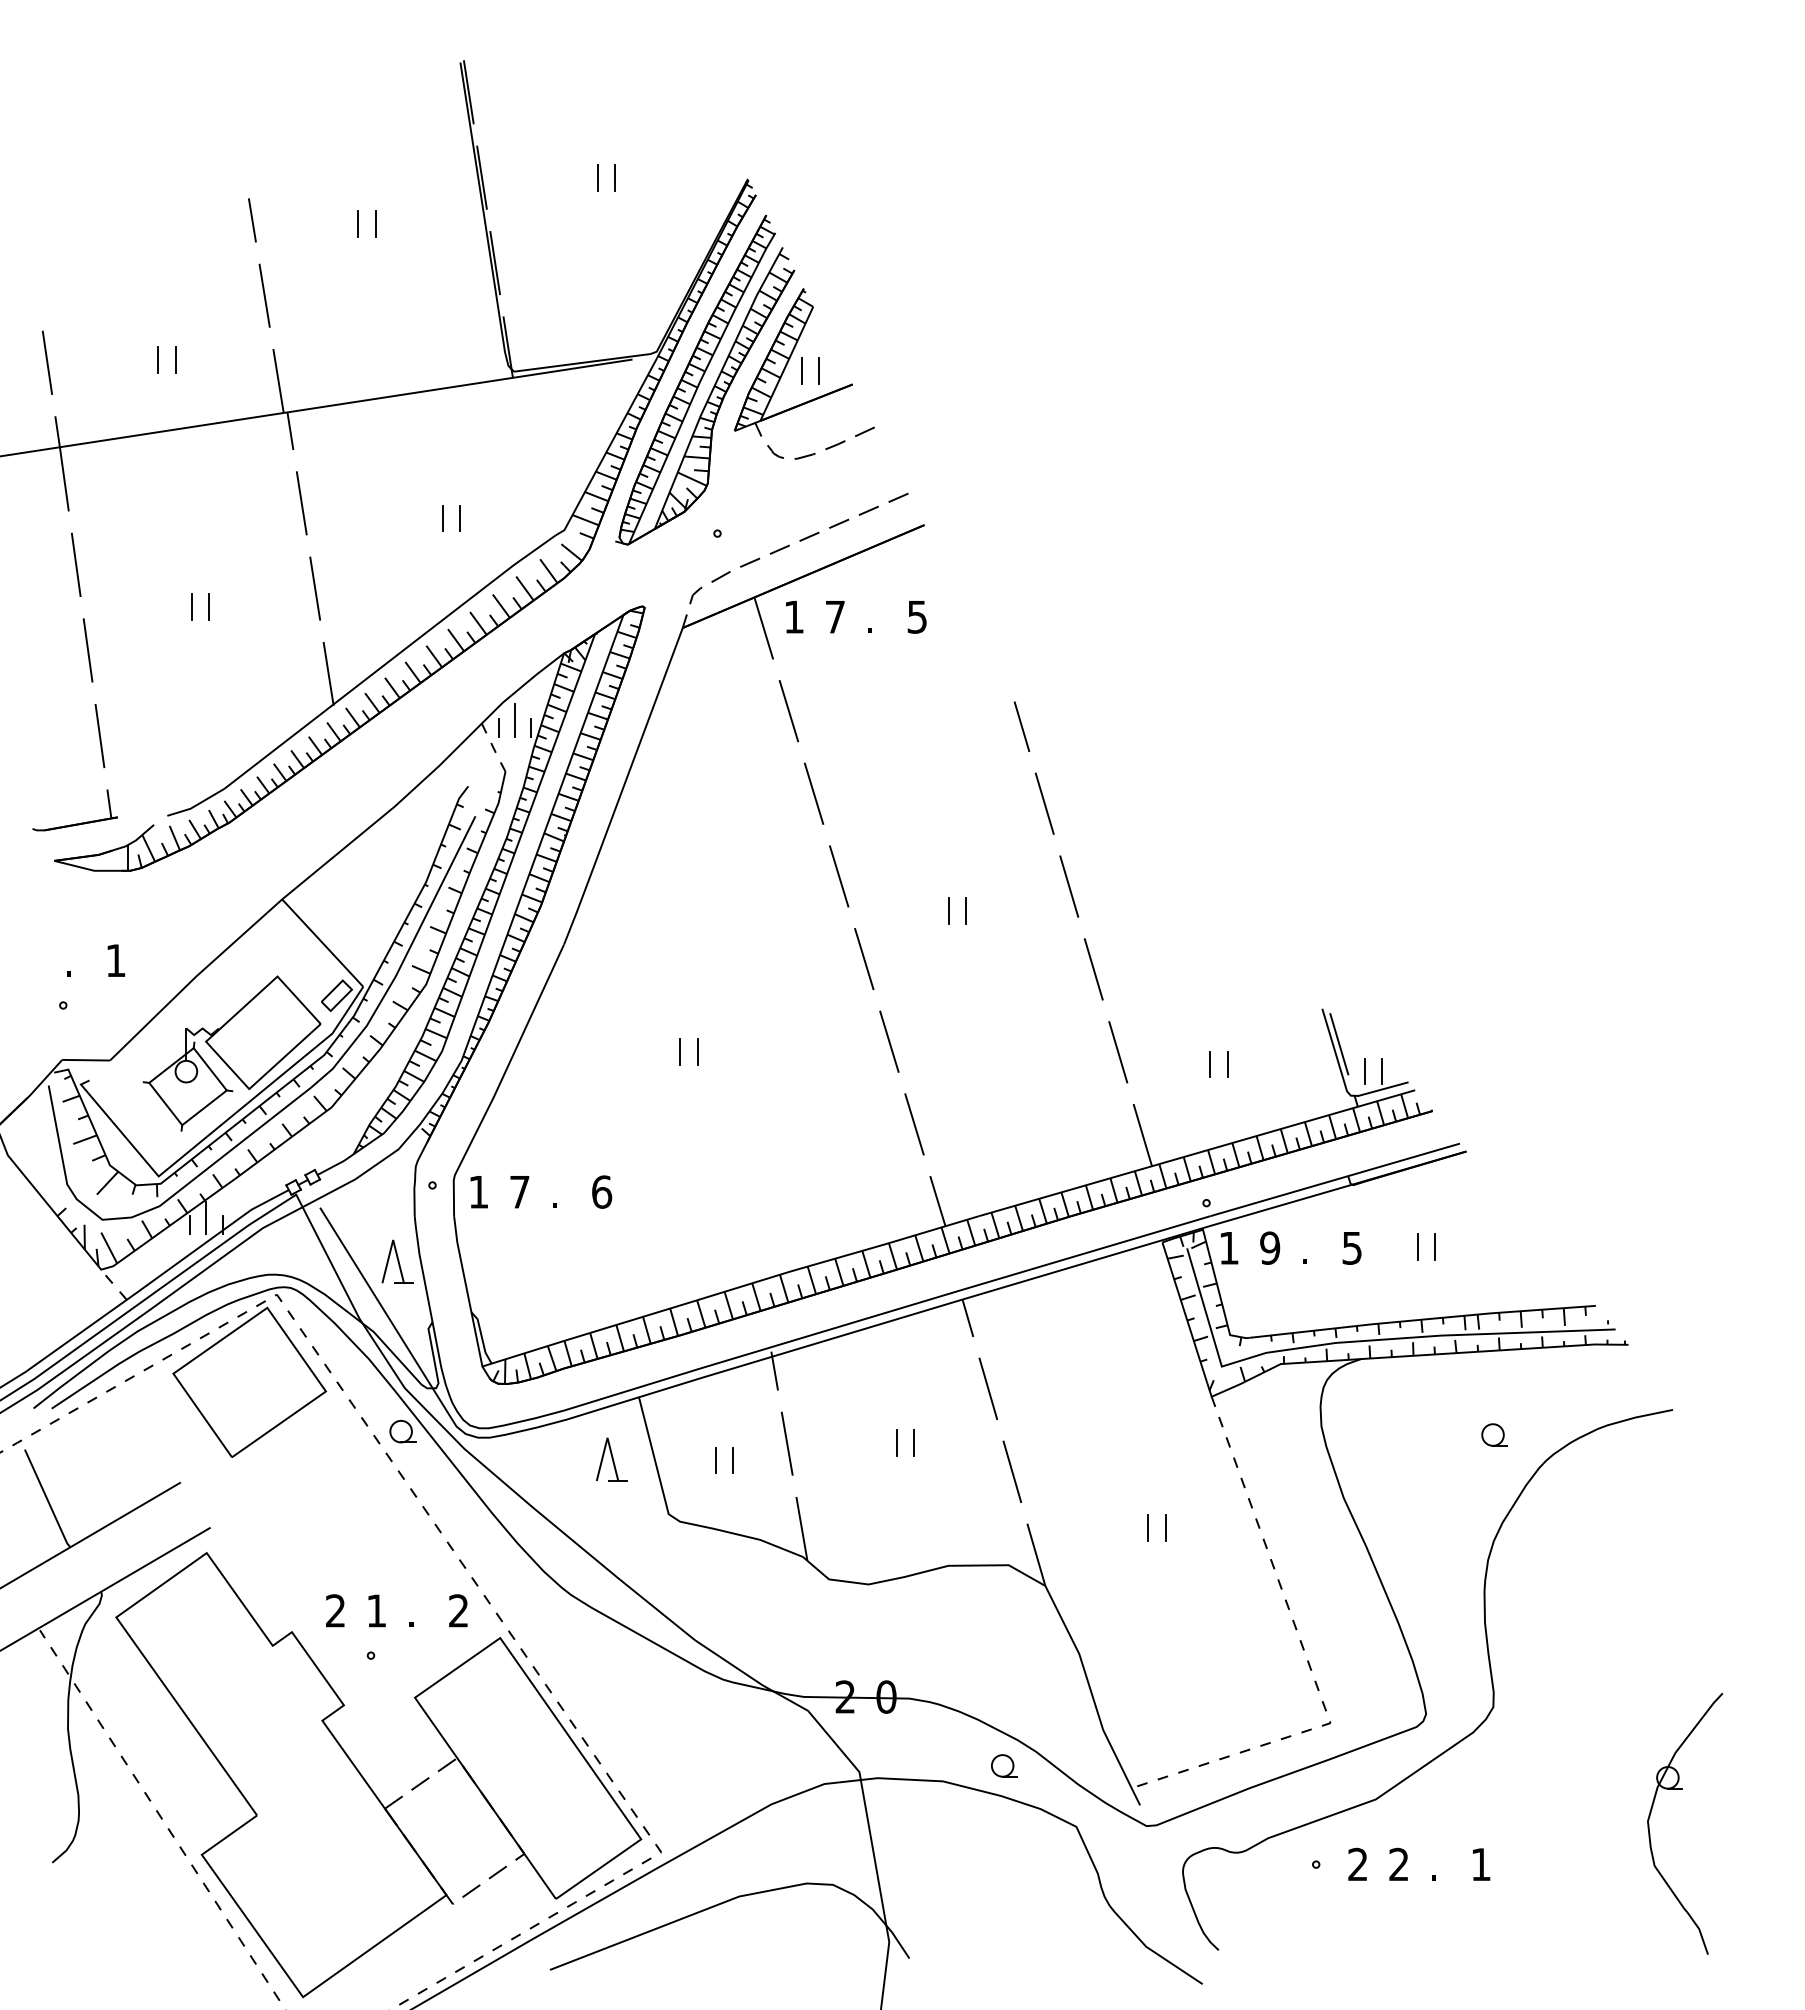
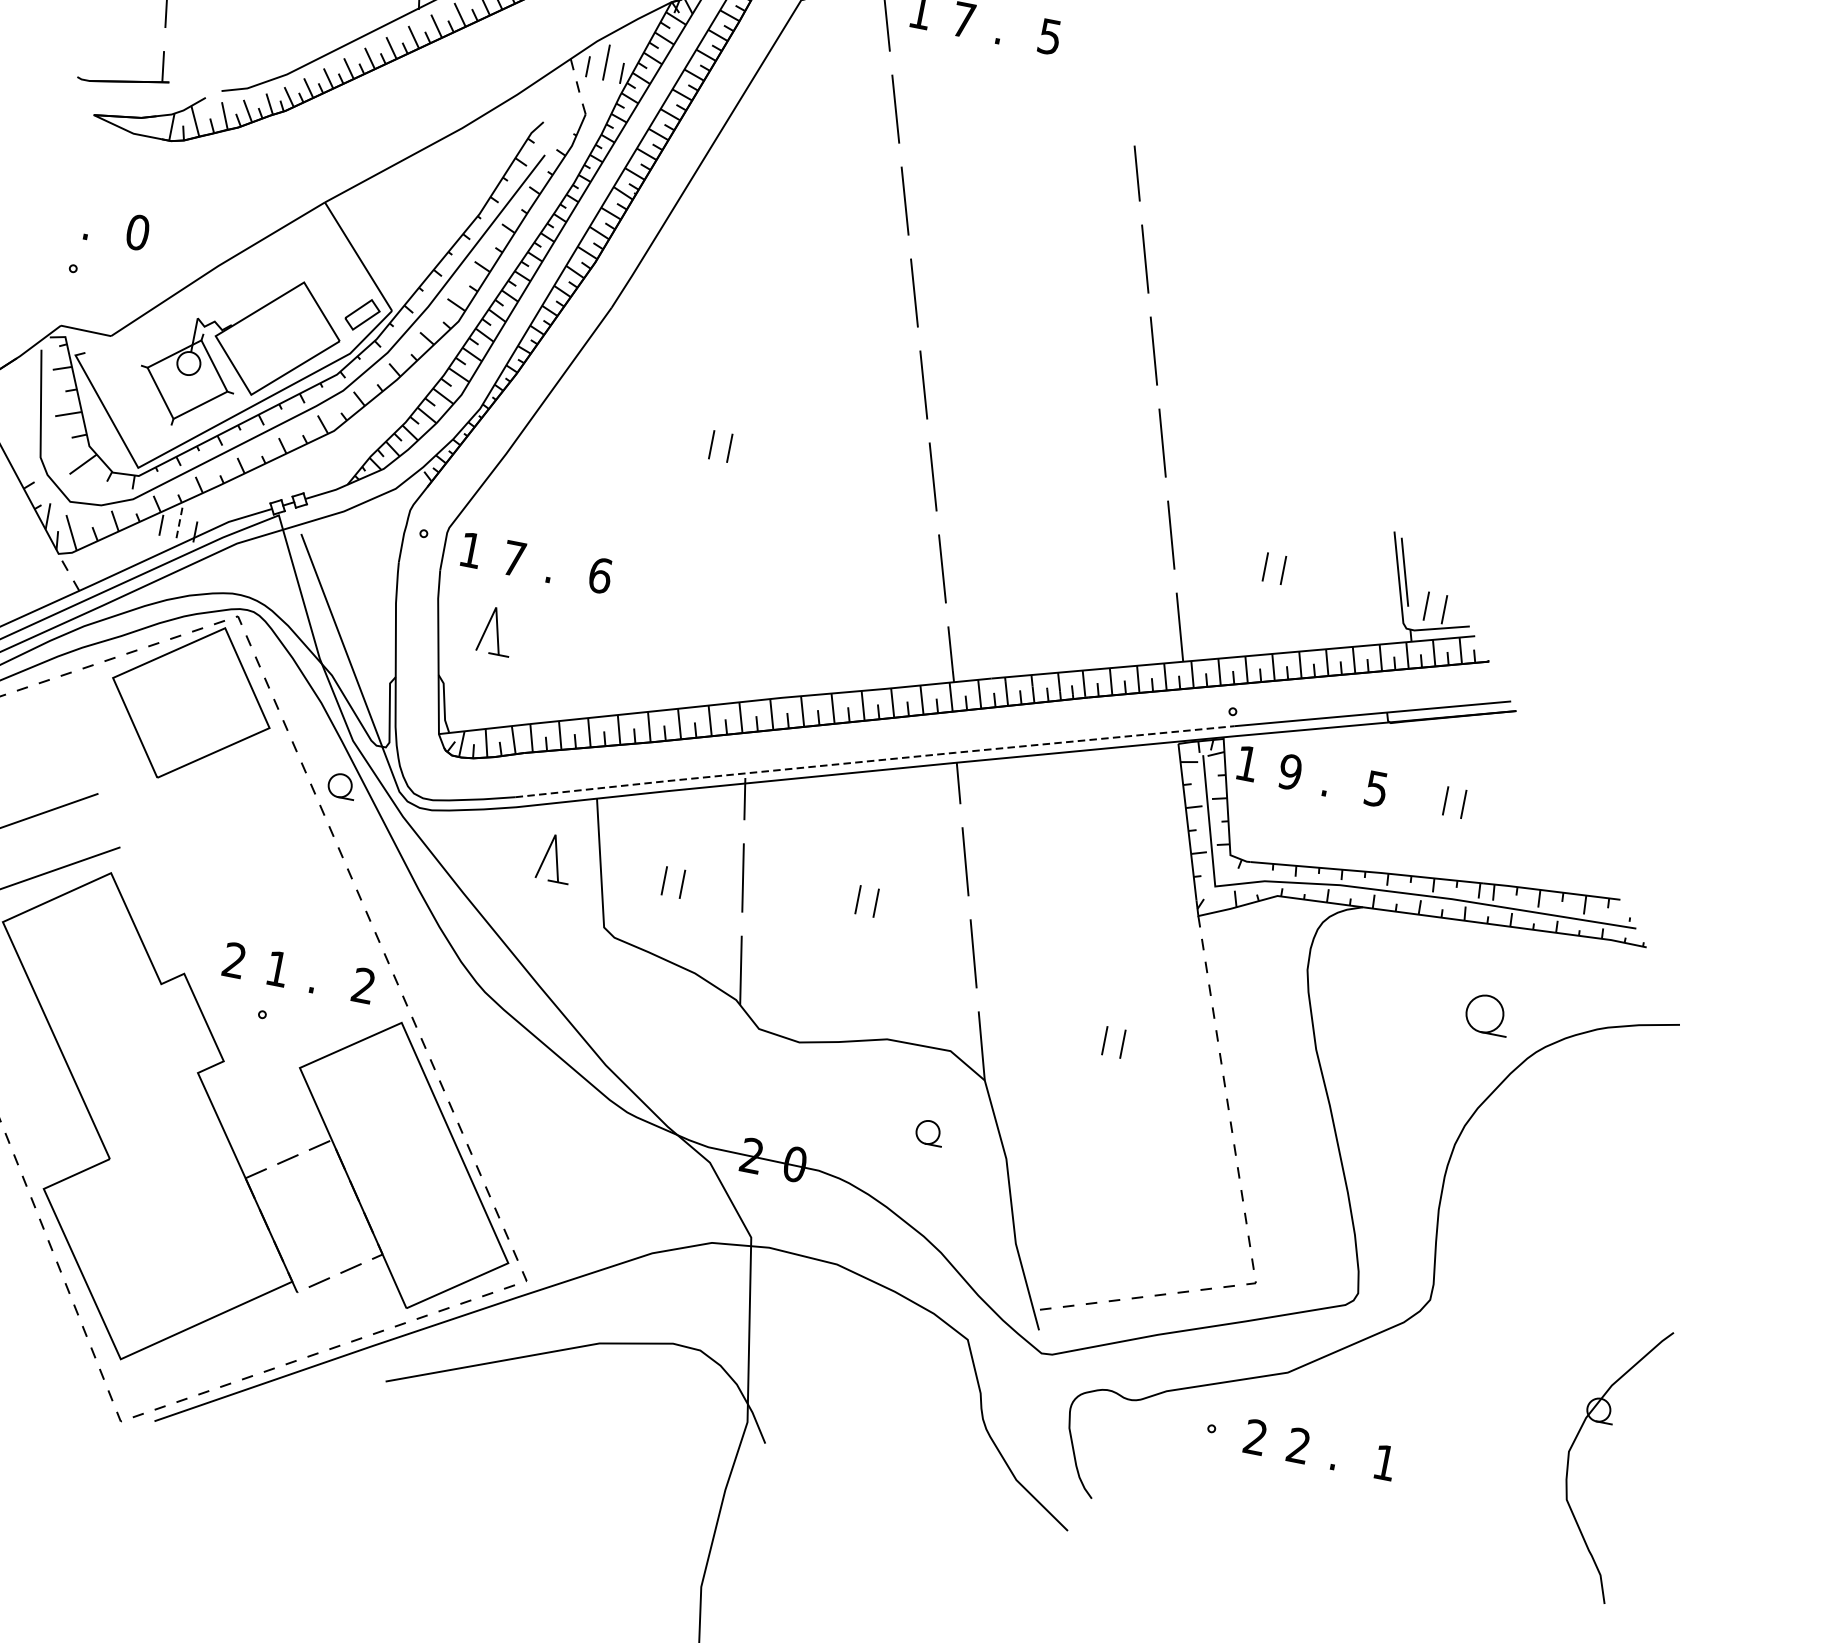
line: (948, 911) -> (1022, 352), removed
line: (965, 911) -> (1039, 355), removed
text: (116, 960) -> (138, 232), 1 -> 0
line: (206, 1217) -> (179, 520), solid -> dashed
part: (397, 1261) -> (496, 630), moved
line: (887, 1312) -> (875, 760), solid -> dashed
part: (1494, 1434) -> (1487, 1013), size x1.6
part: (1004, 1765) -> (930, 1132), moved

